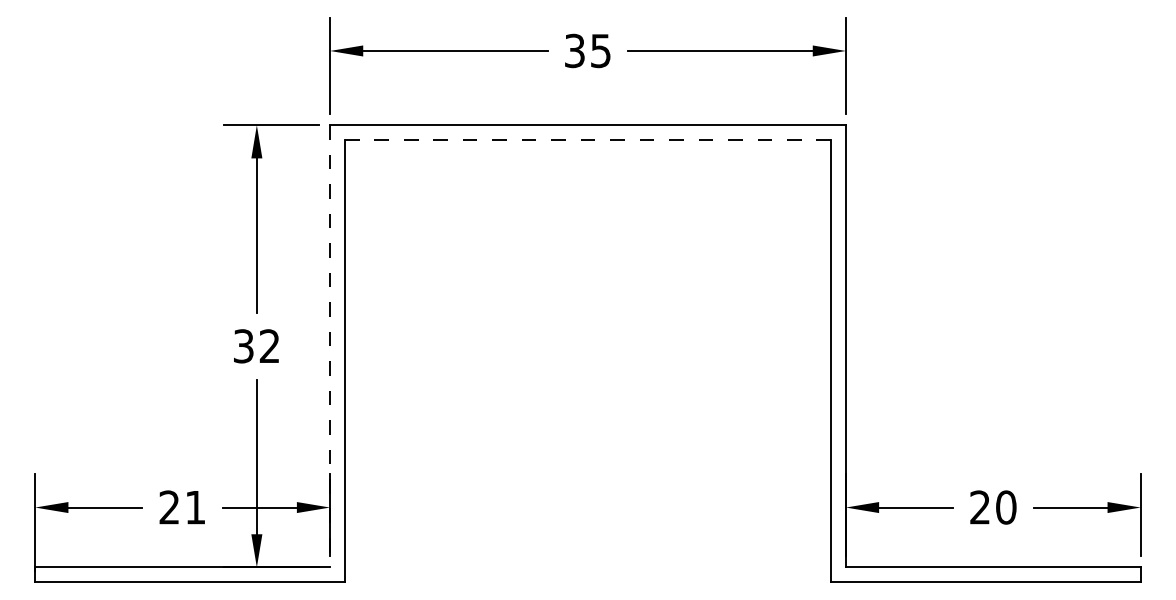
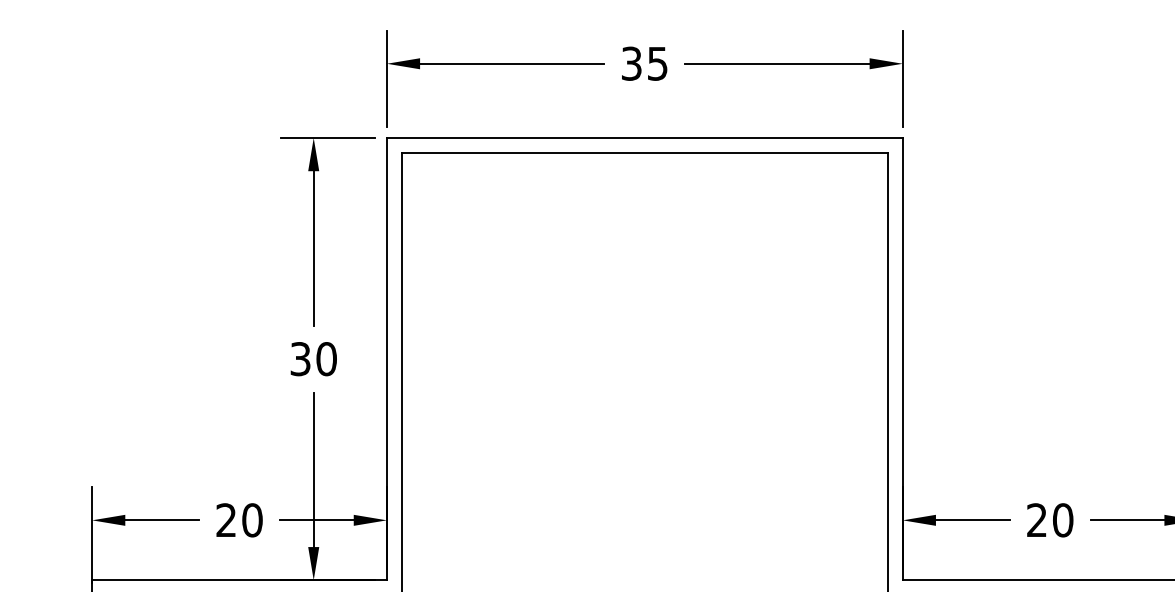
line: (588, 139) -> (645, 152), dashed -> solid
text: (269, 346) -> (326, 359), 32 -> 30
line: (330, 346) -> (387, 359), dashed -> solid
text: (195, 507) -> (252, 520), 21 -> 20

